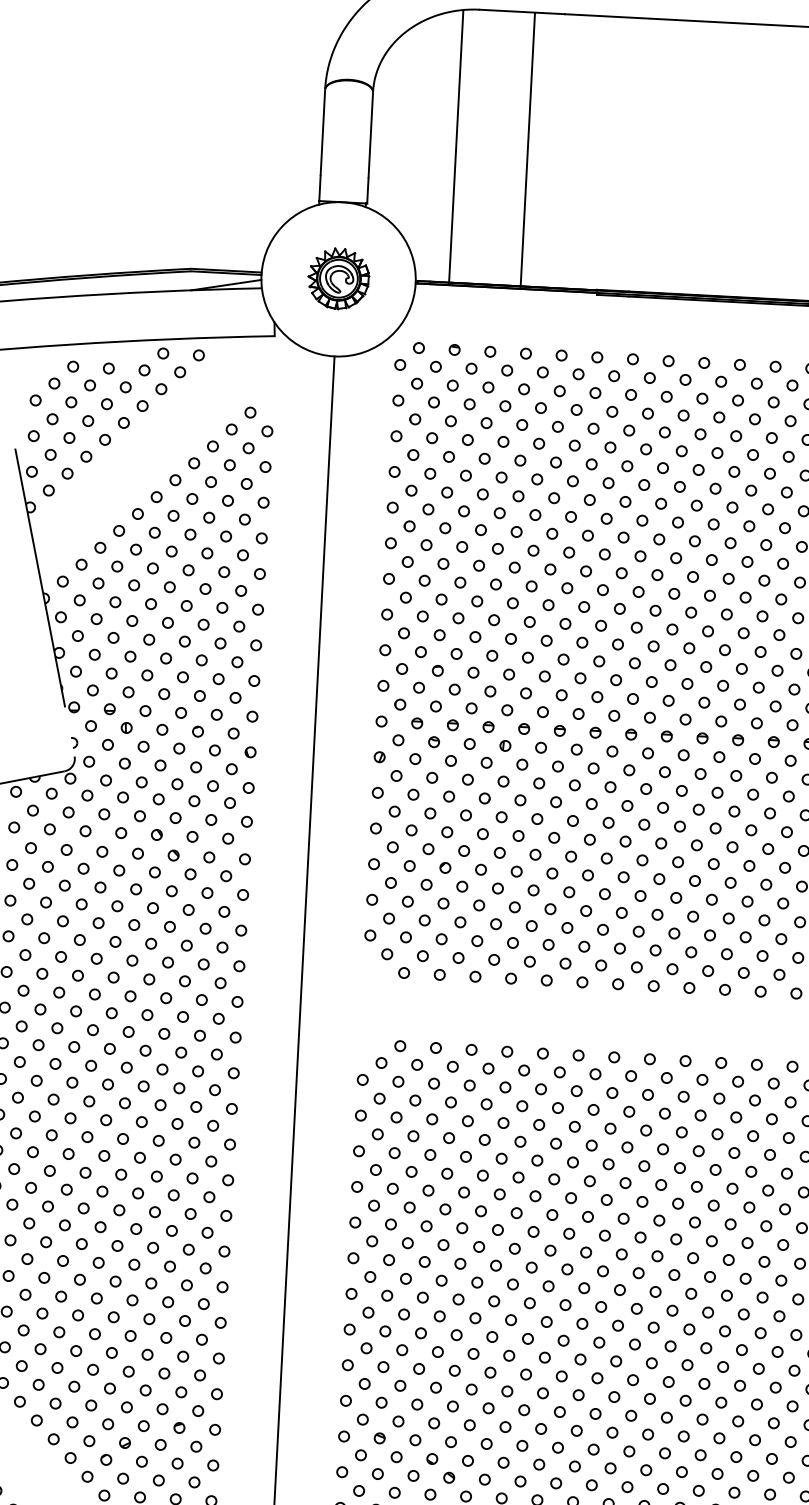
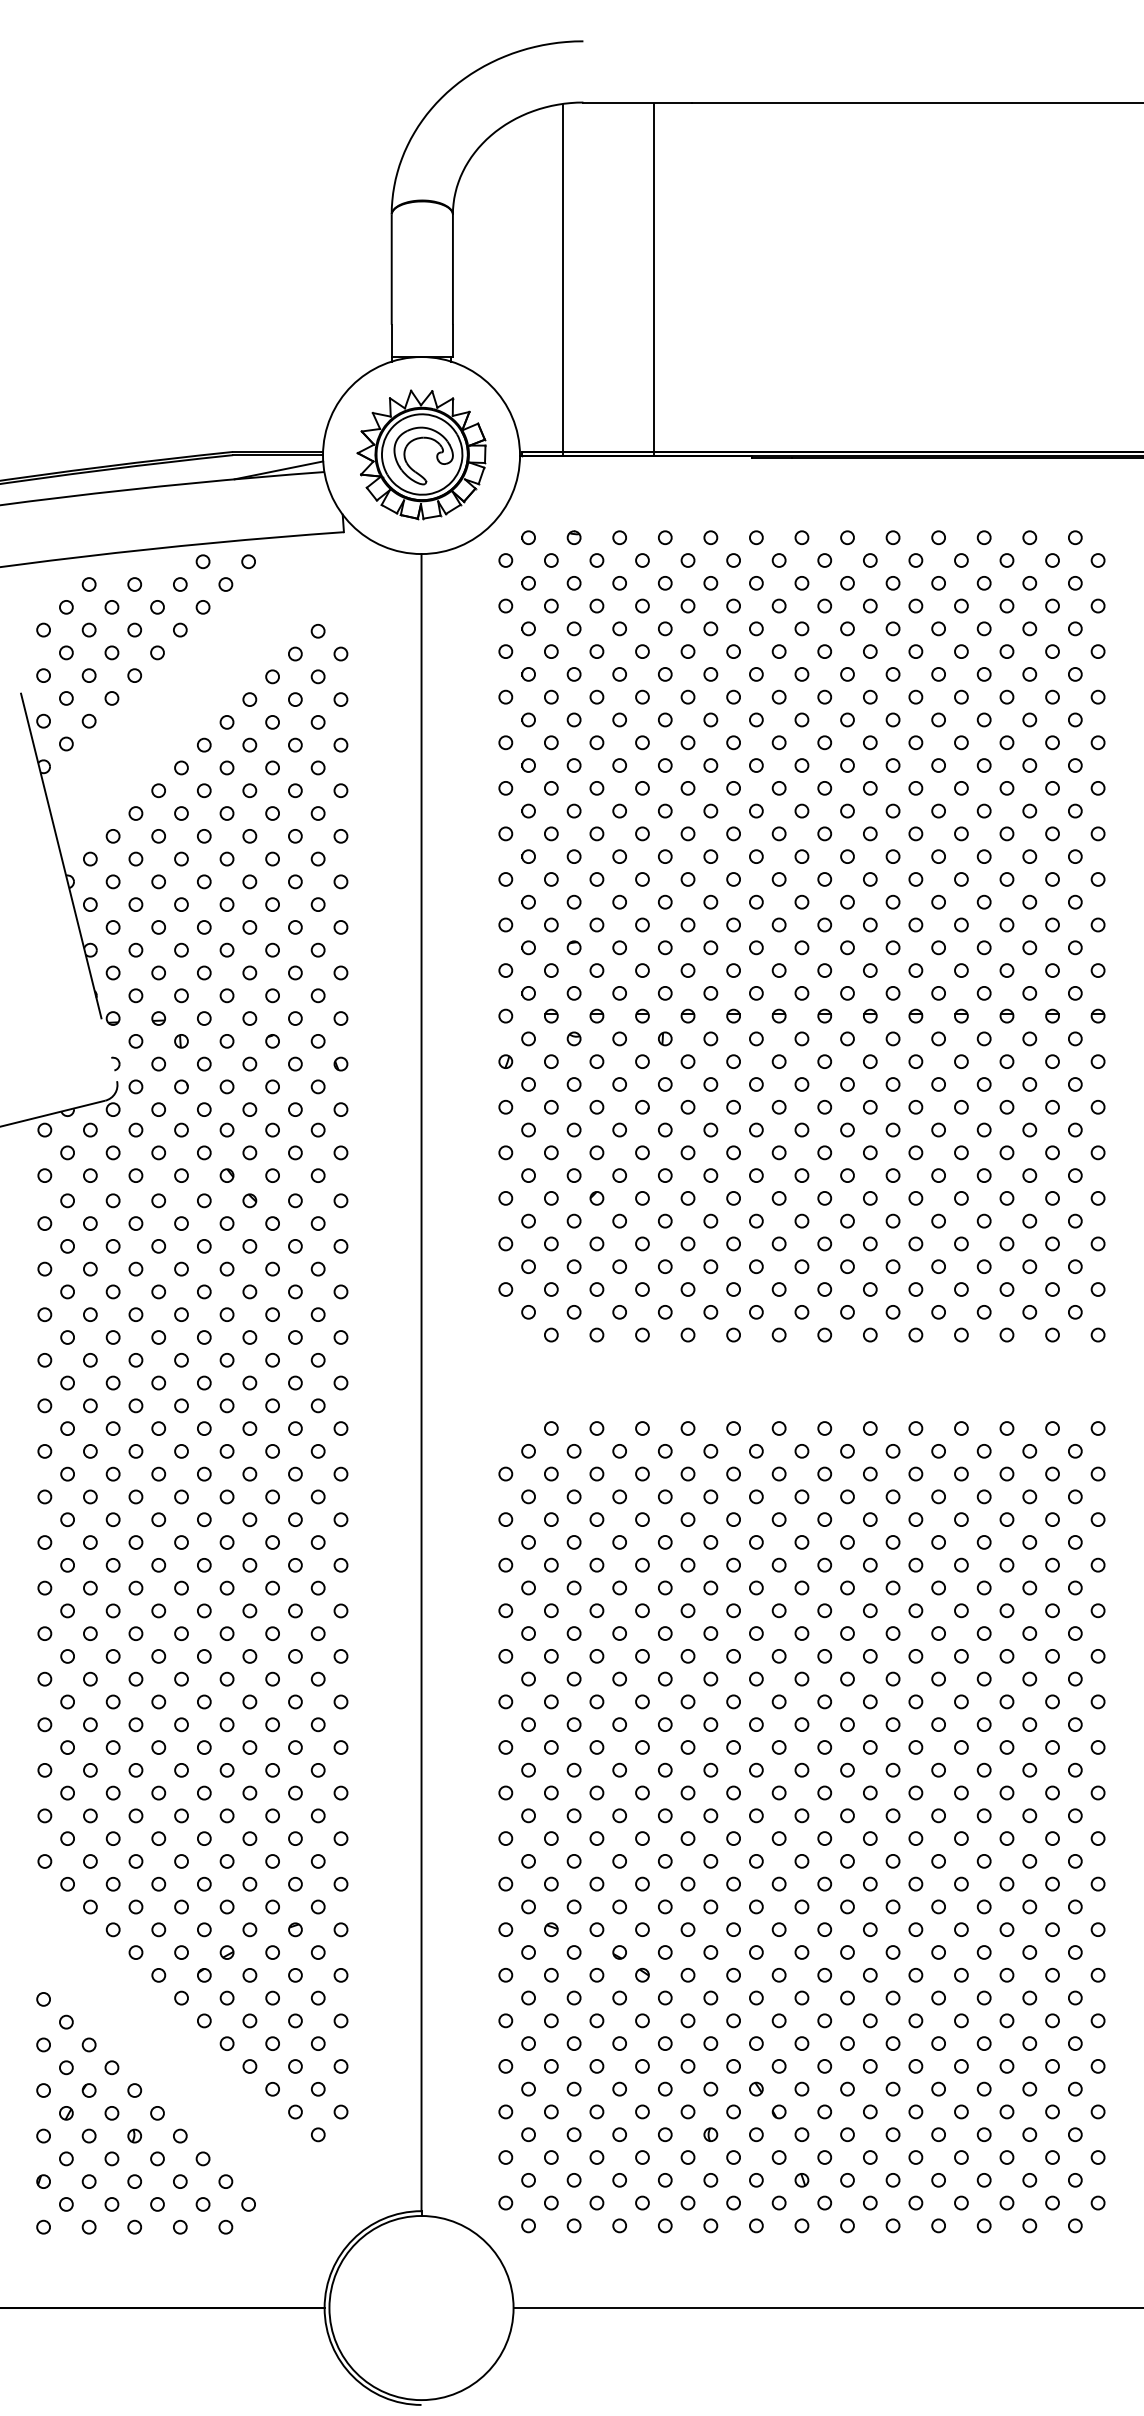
part: (338, 278) -> (421, 454), size x1.67

